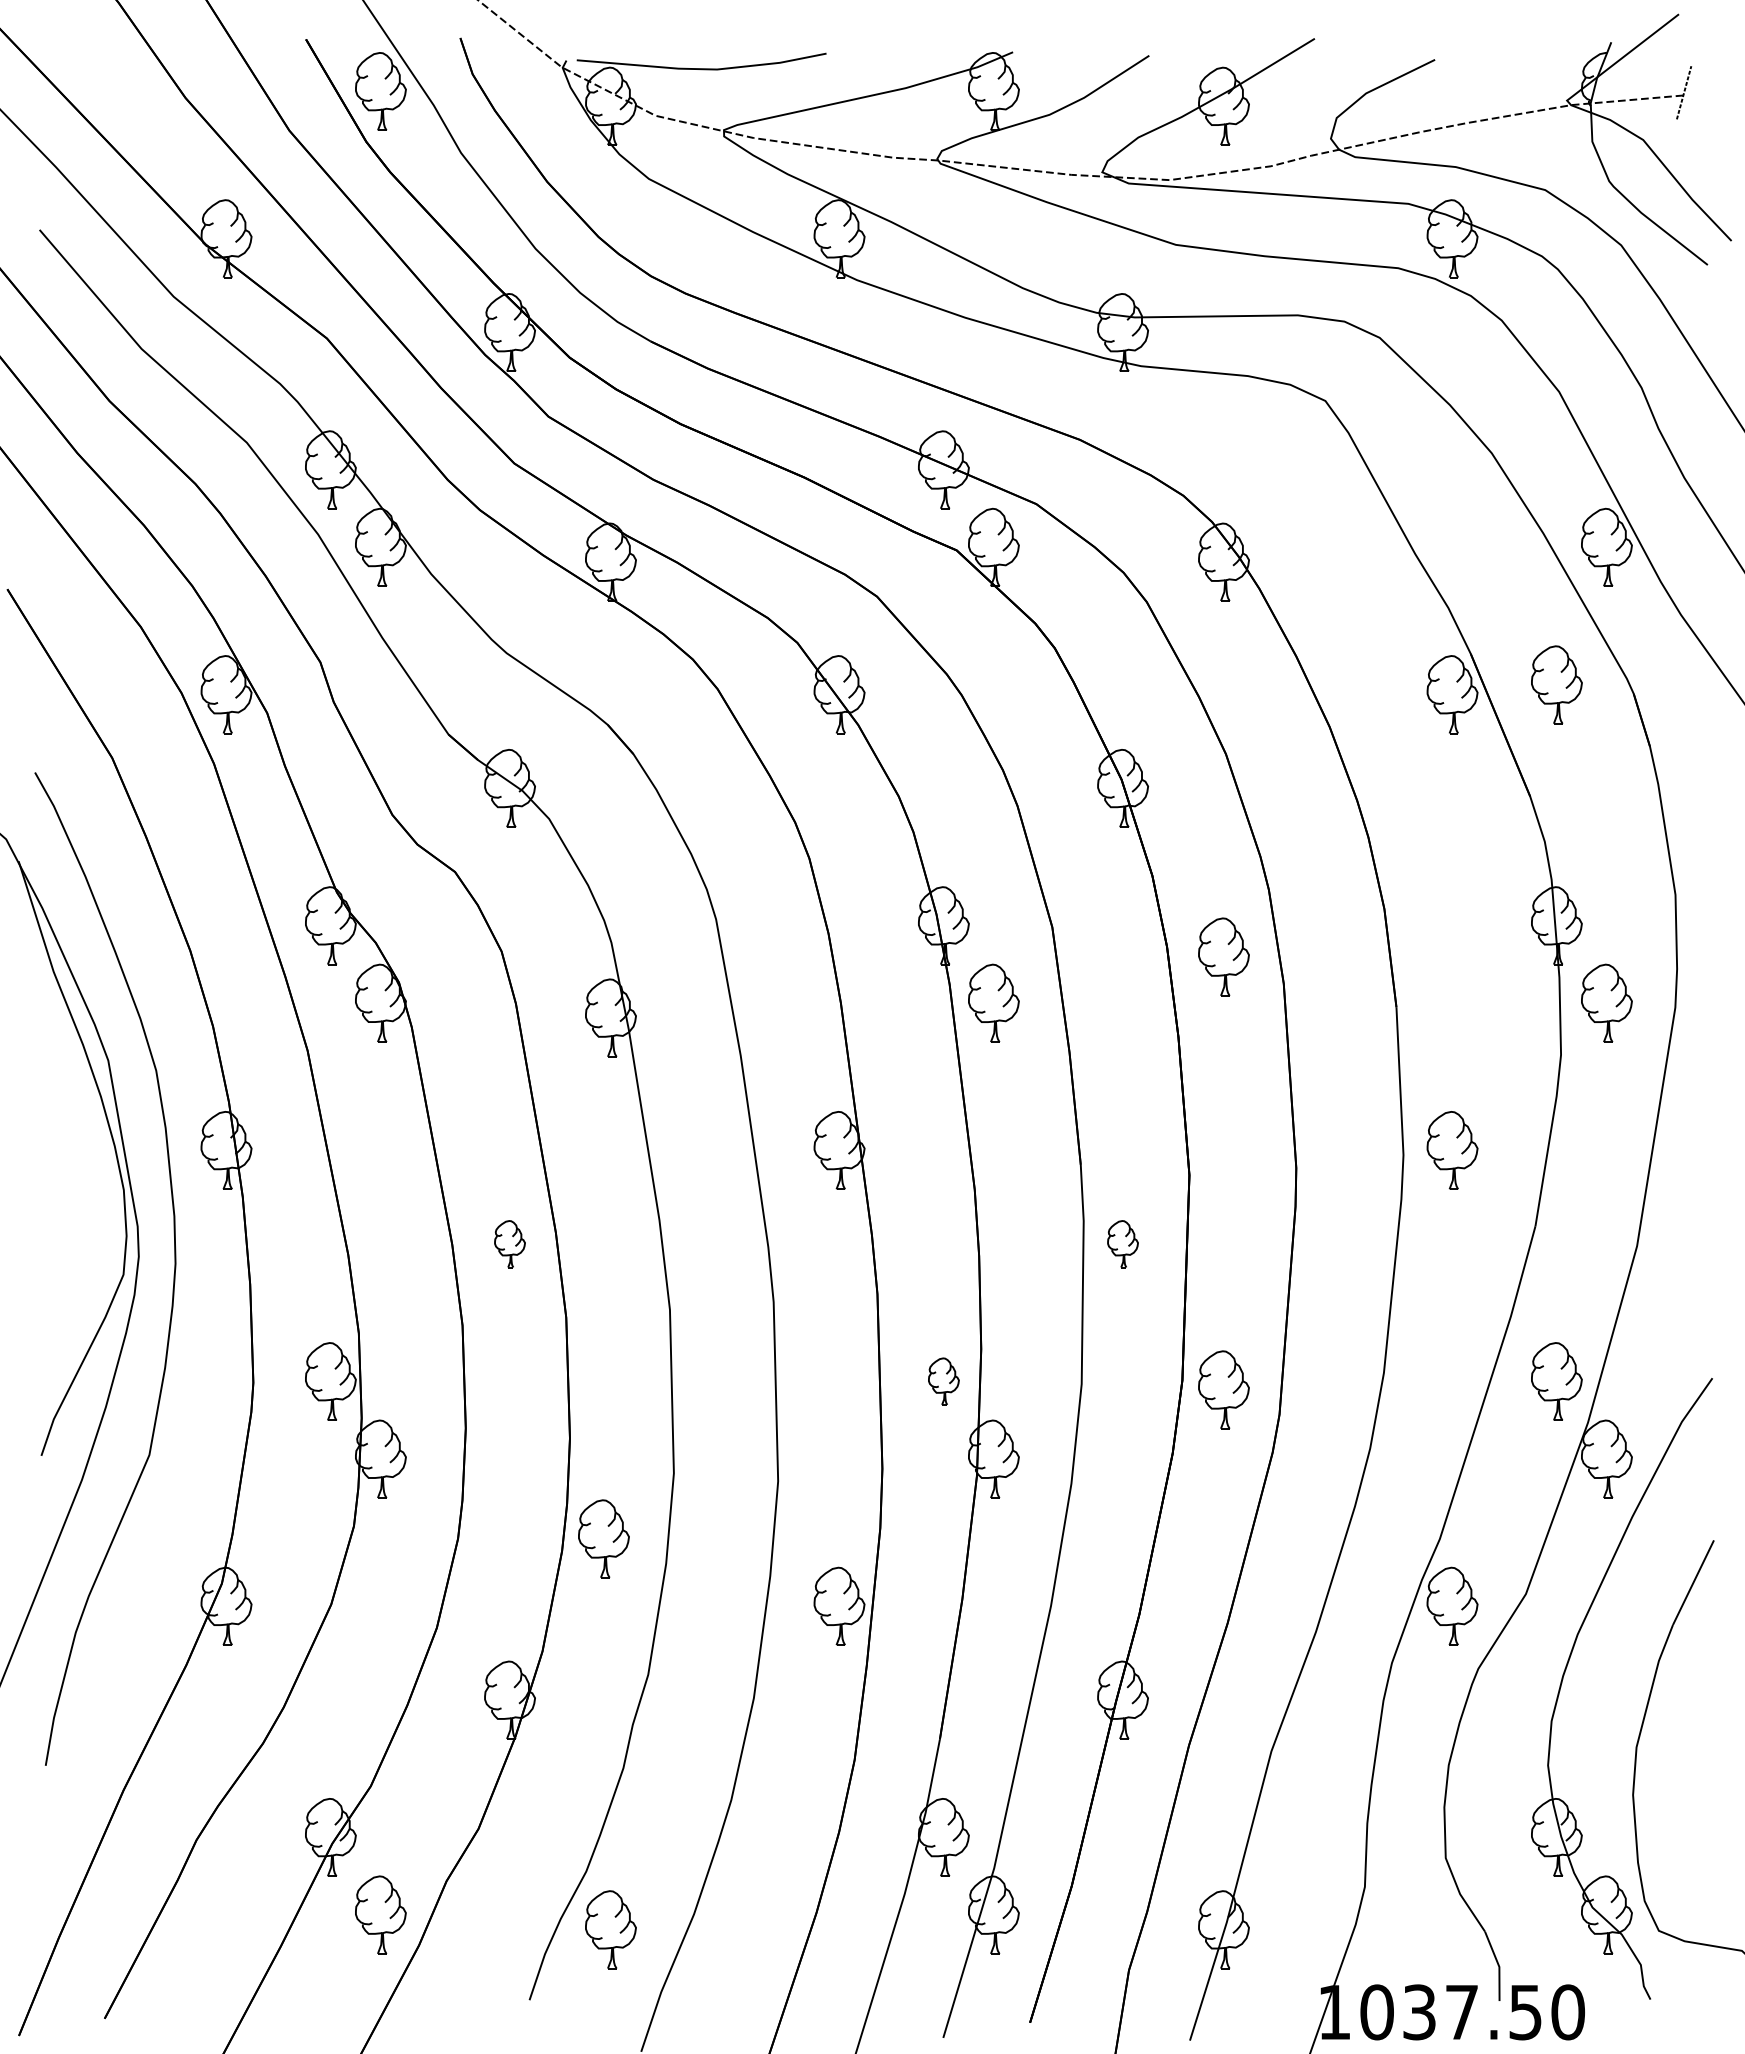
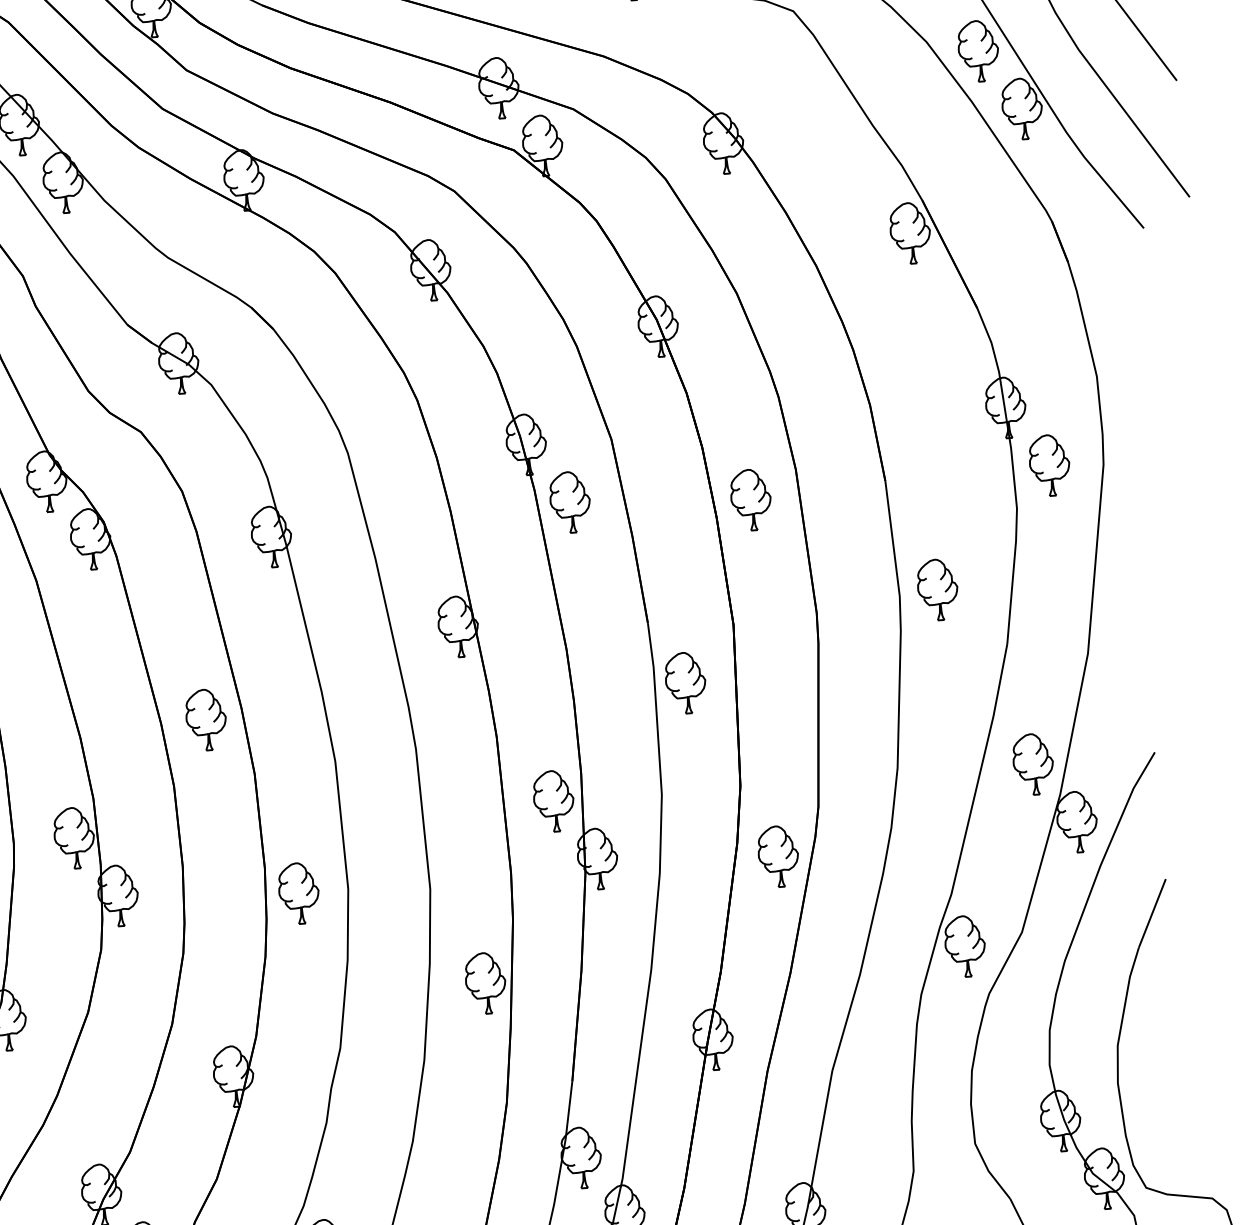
part: (1556, 684) -> (978, 50), moved
part: (1223, 956) -> (750, 499), moved
part: (509, 1243) -> (205, 719), size x1.67
part: (1122, 1243) -> (685, 682), size x1.67
part: (943, 1381) -> (553, 801), size x1.67
part: (1223, 1389) -> (778, 856), moved
part: (603, 1538) -> (298, 893), moved

